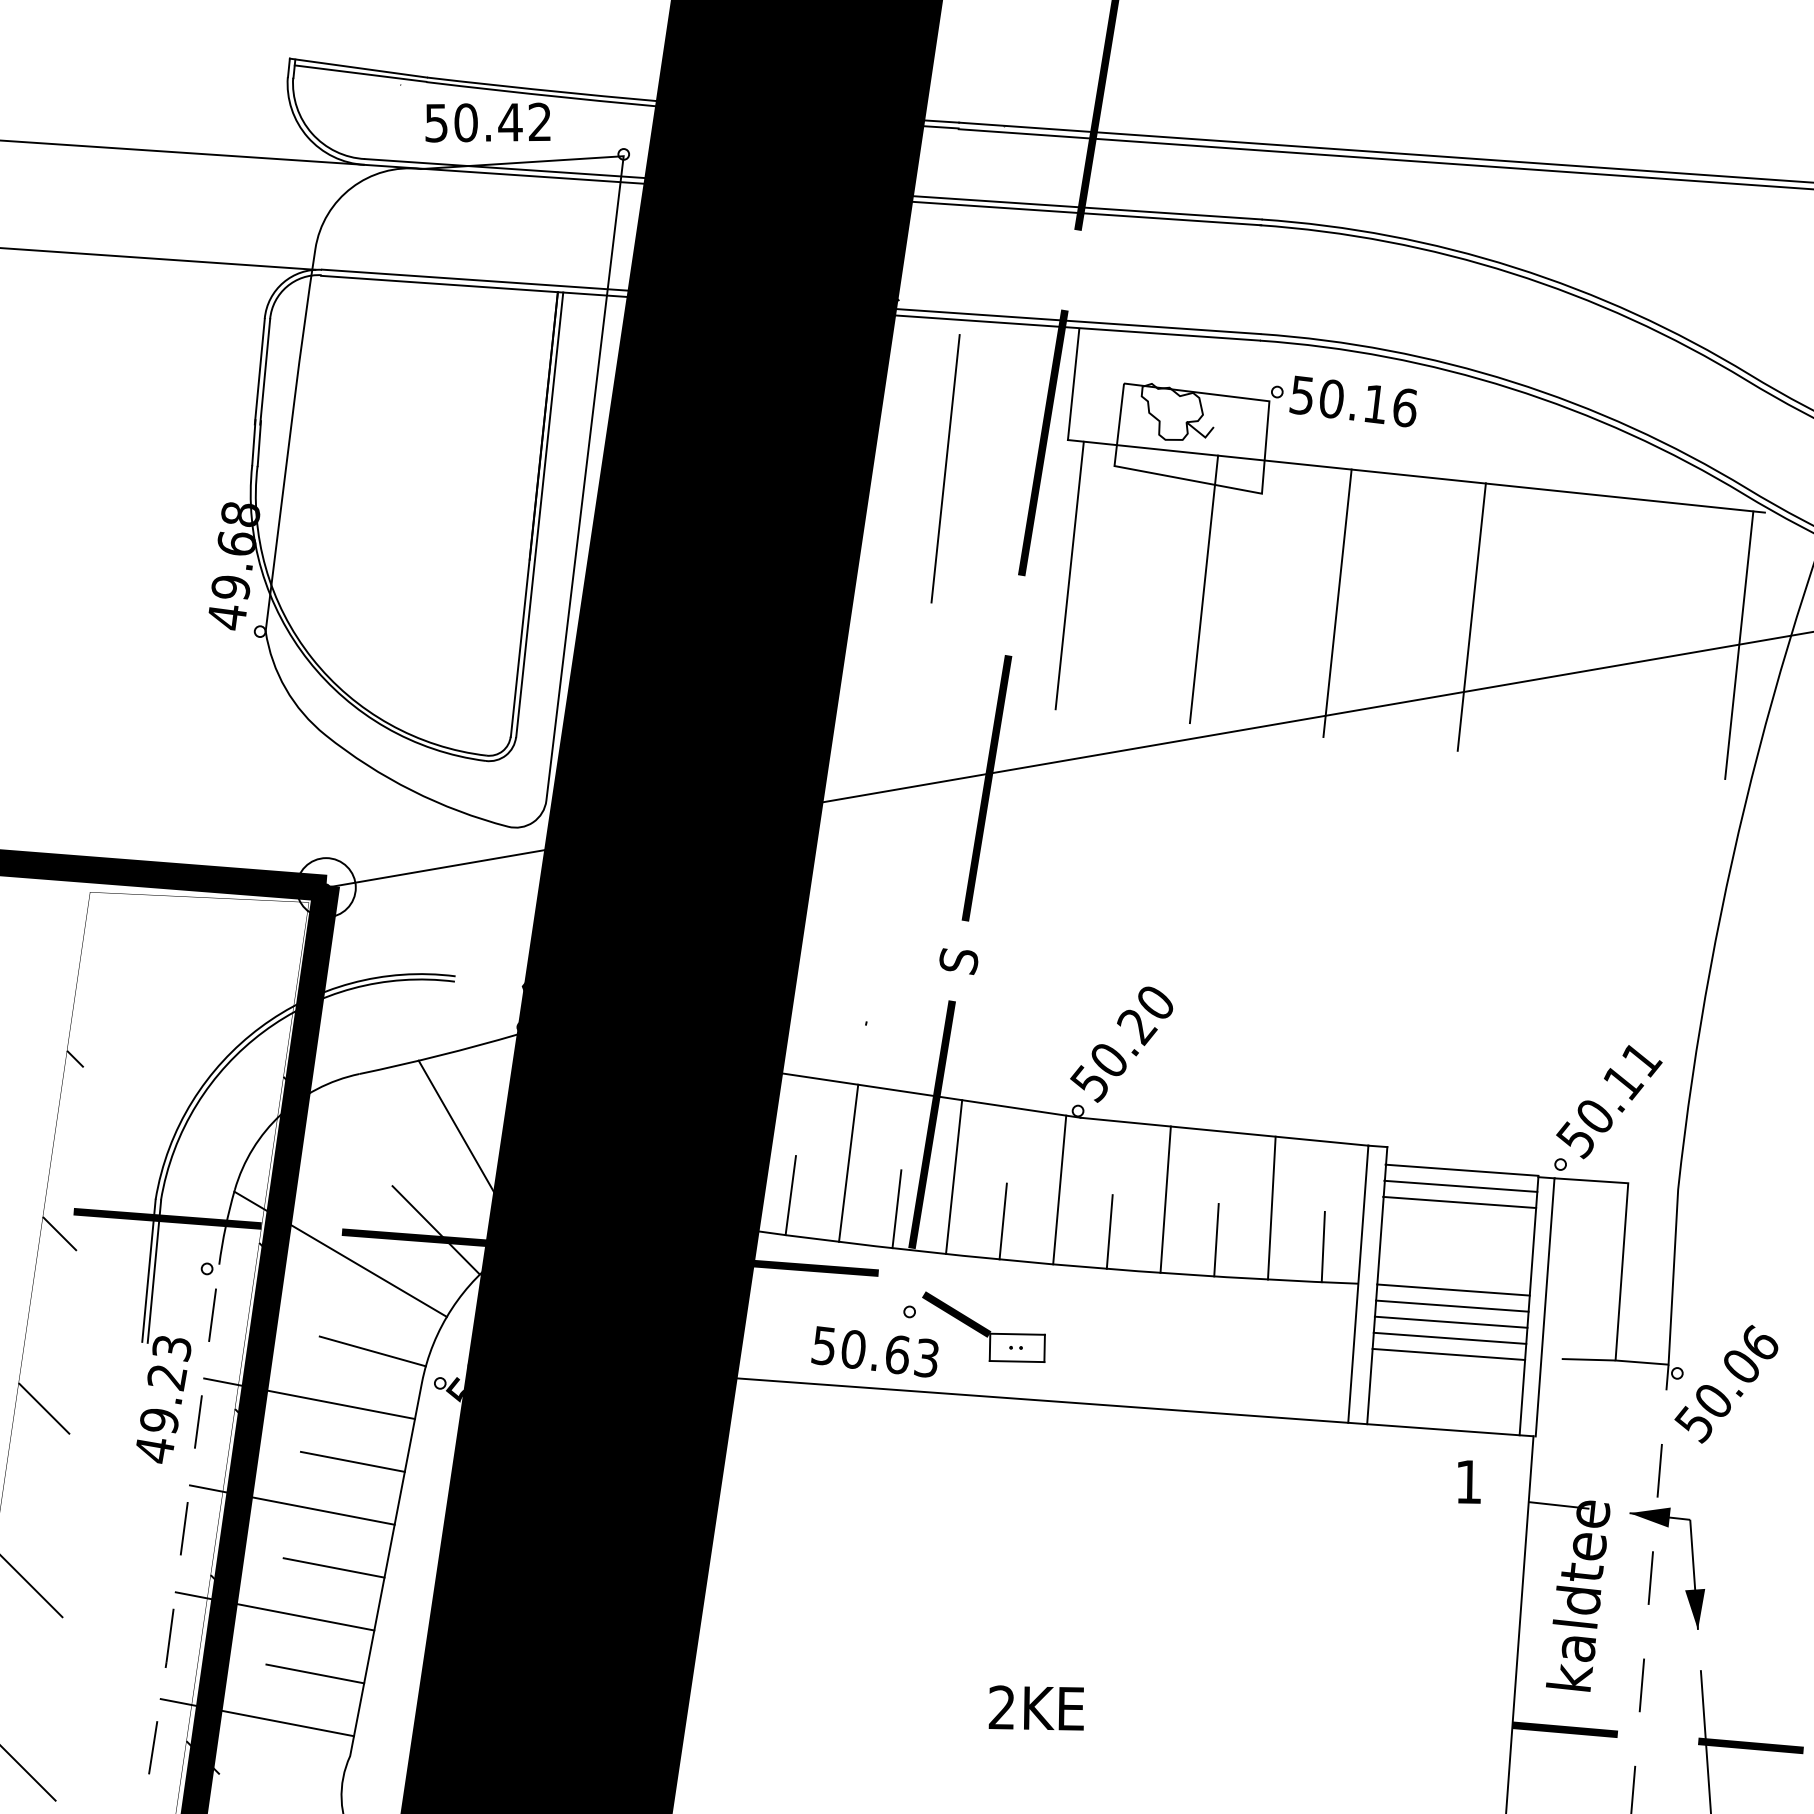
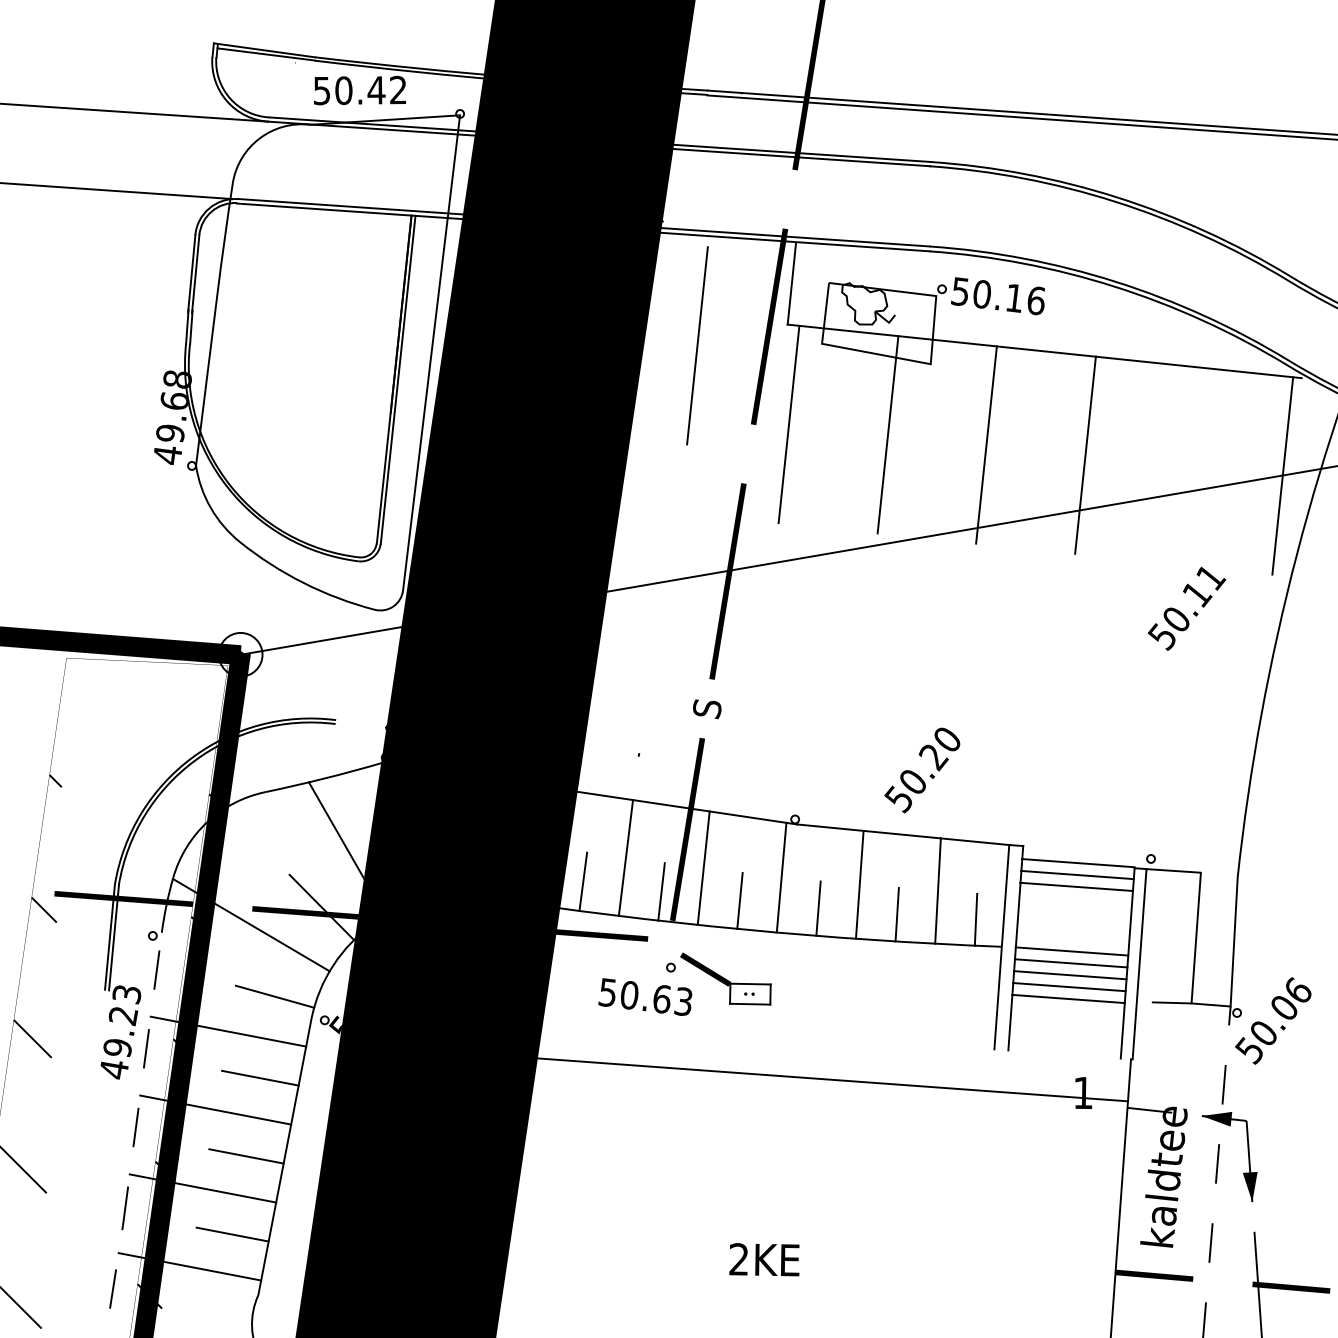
text: (1121, 1044) -> (922, 770), moved
text: (1608, 1101) -> (1186, 608), moved
line: (1085, 1403) -> (797, 1077), moved

